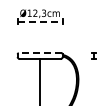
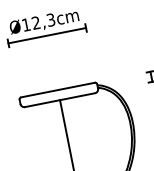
line: (40, 21) -> (47, 35), dashed -> solid
line: (39, 53) -> (56, 90), dashed -> solid

